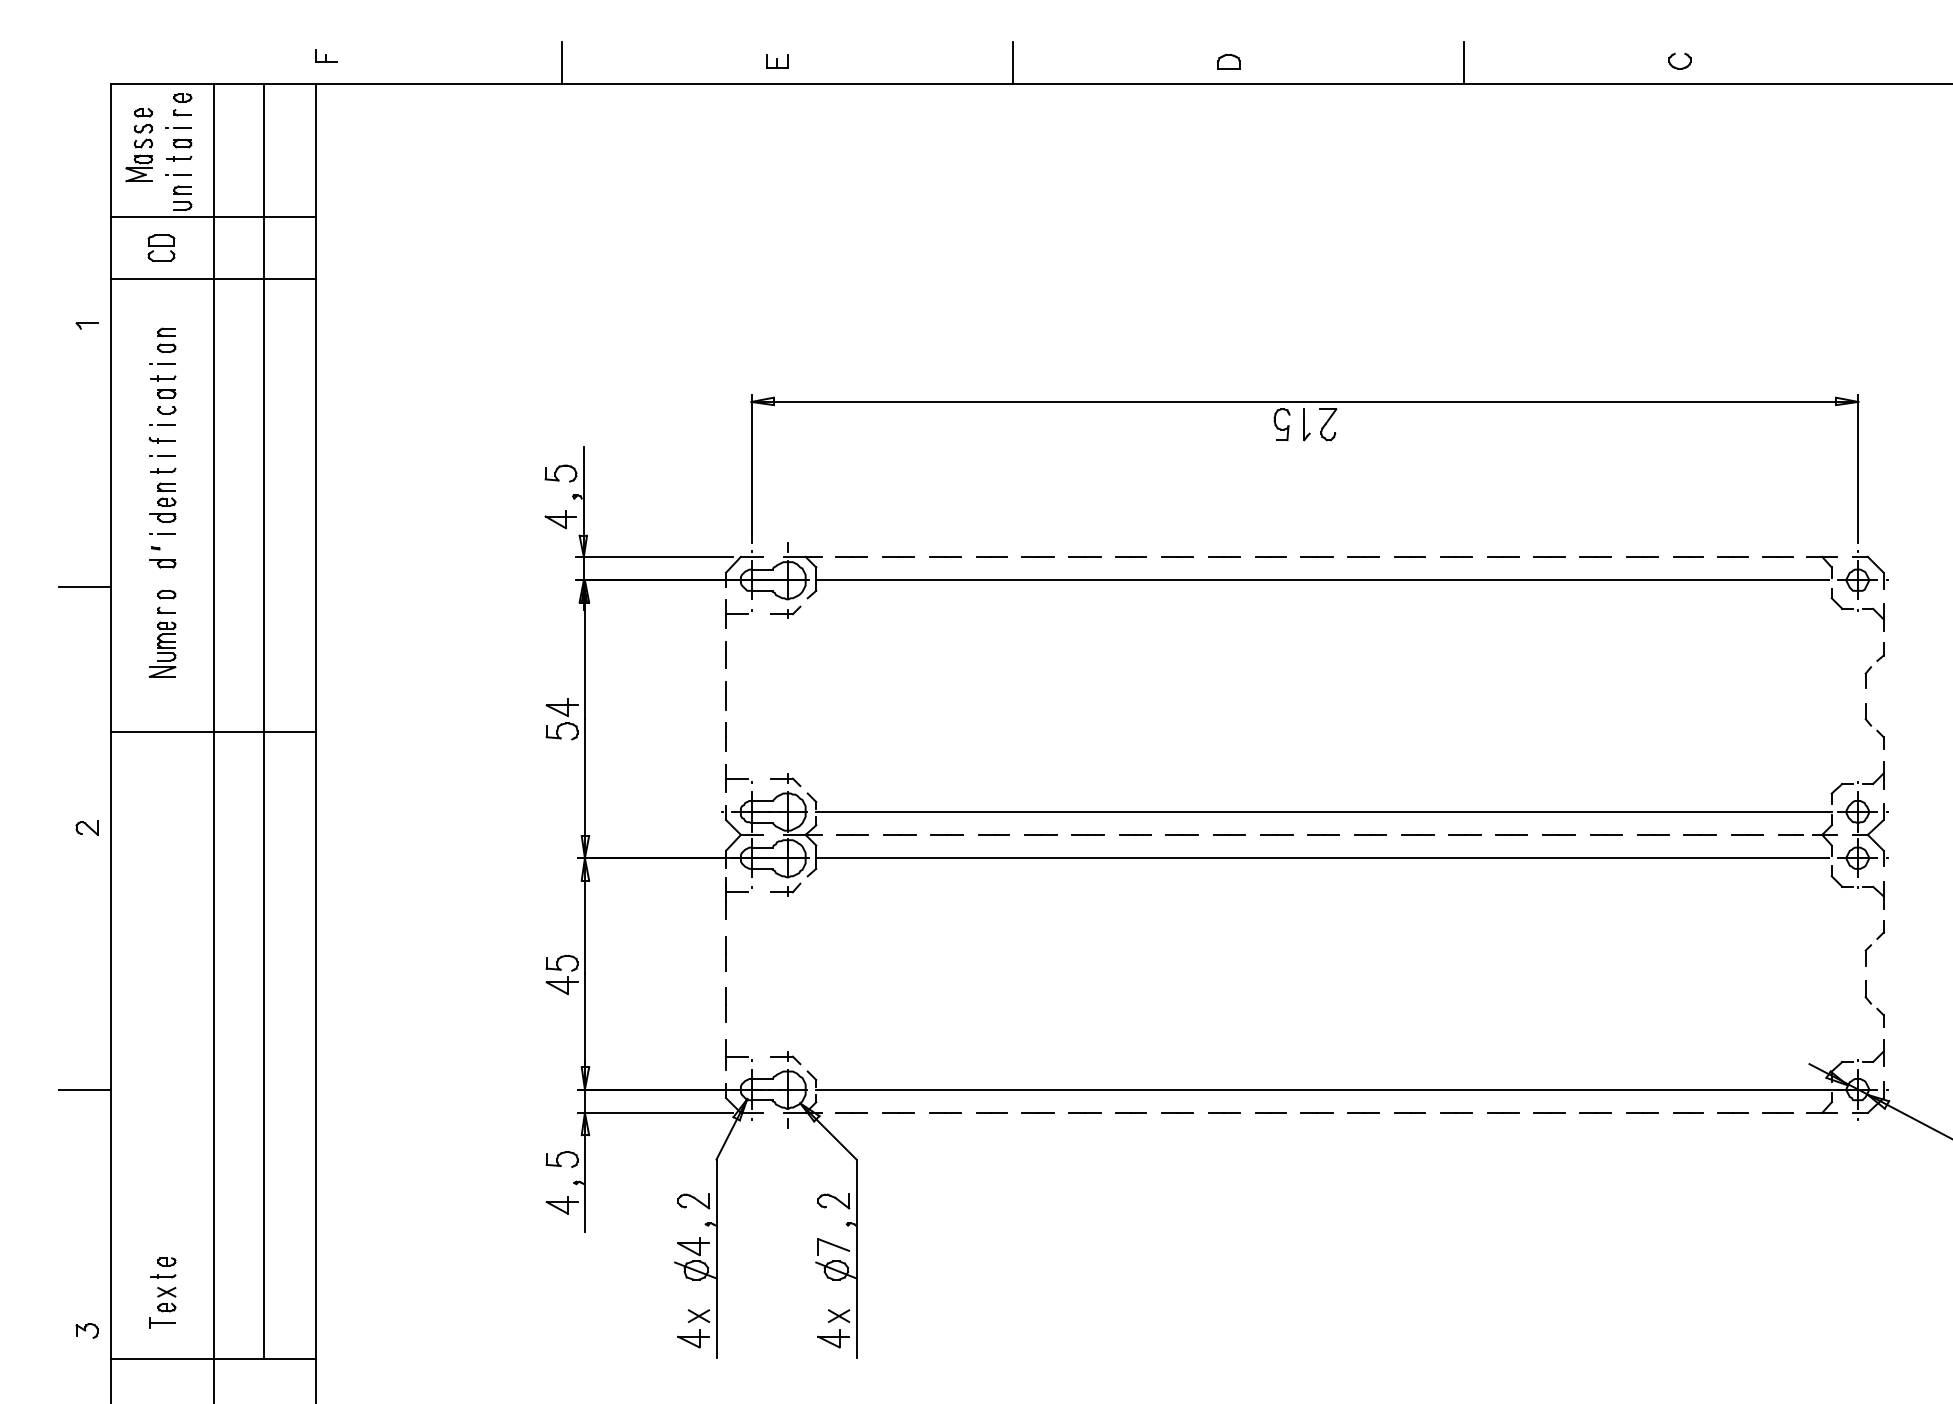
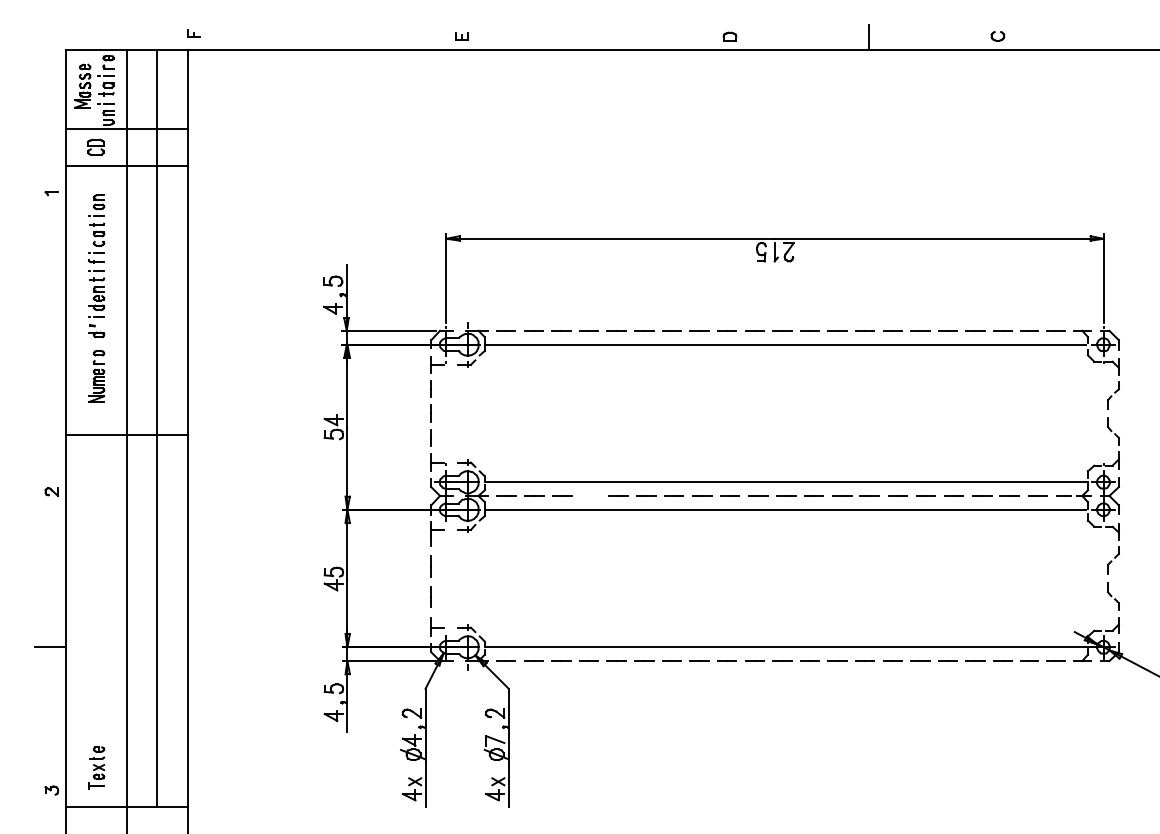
line: (561, 63) -> (333, 37), removed
line: (1012, 63) -> (601, 37), removed
line: (83, 586) -> (49, 348), removed
line: (994, 834) -> (590, 495), removed

